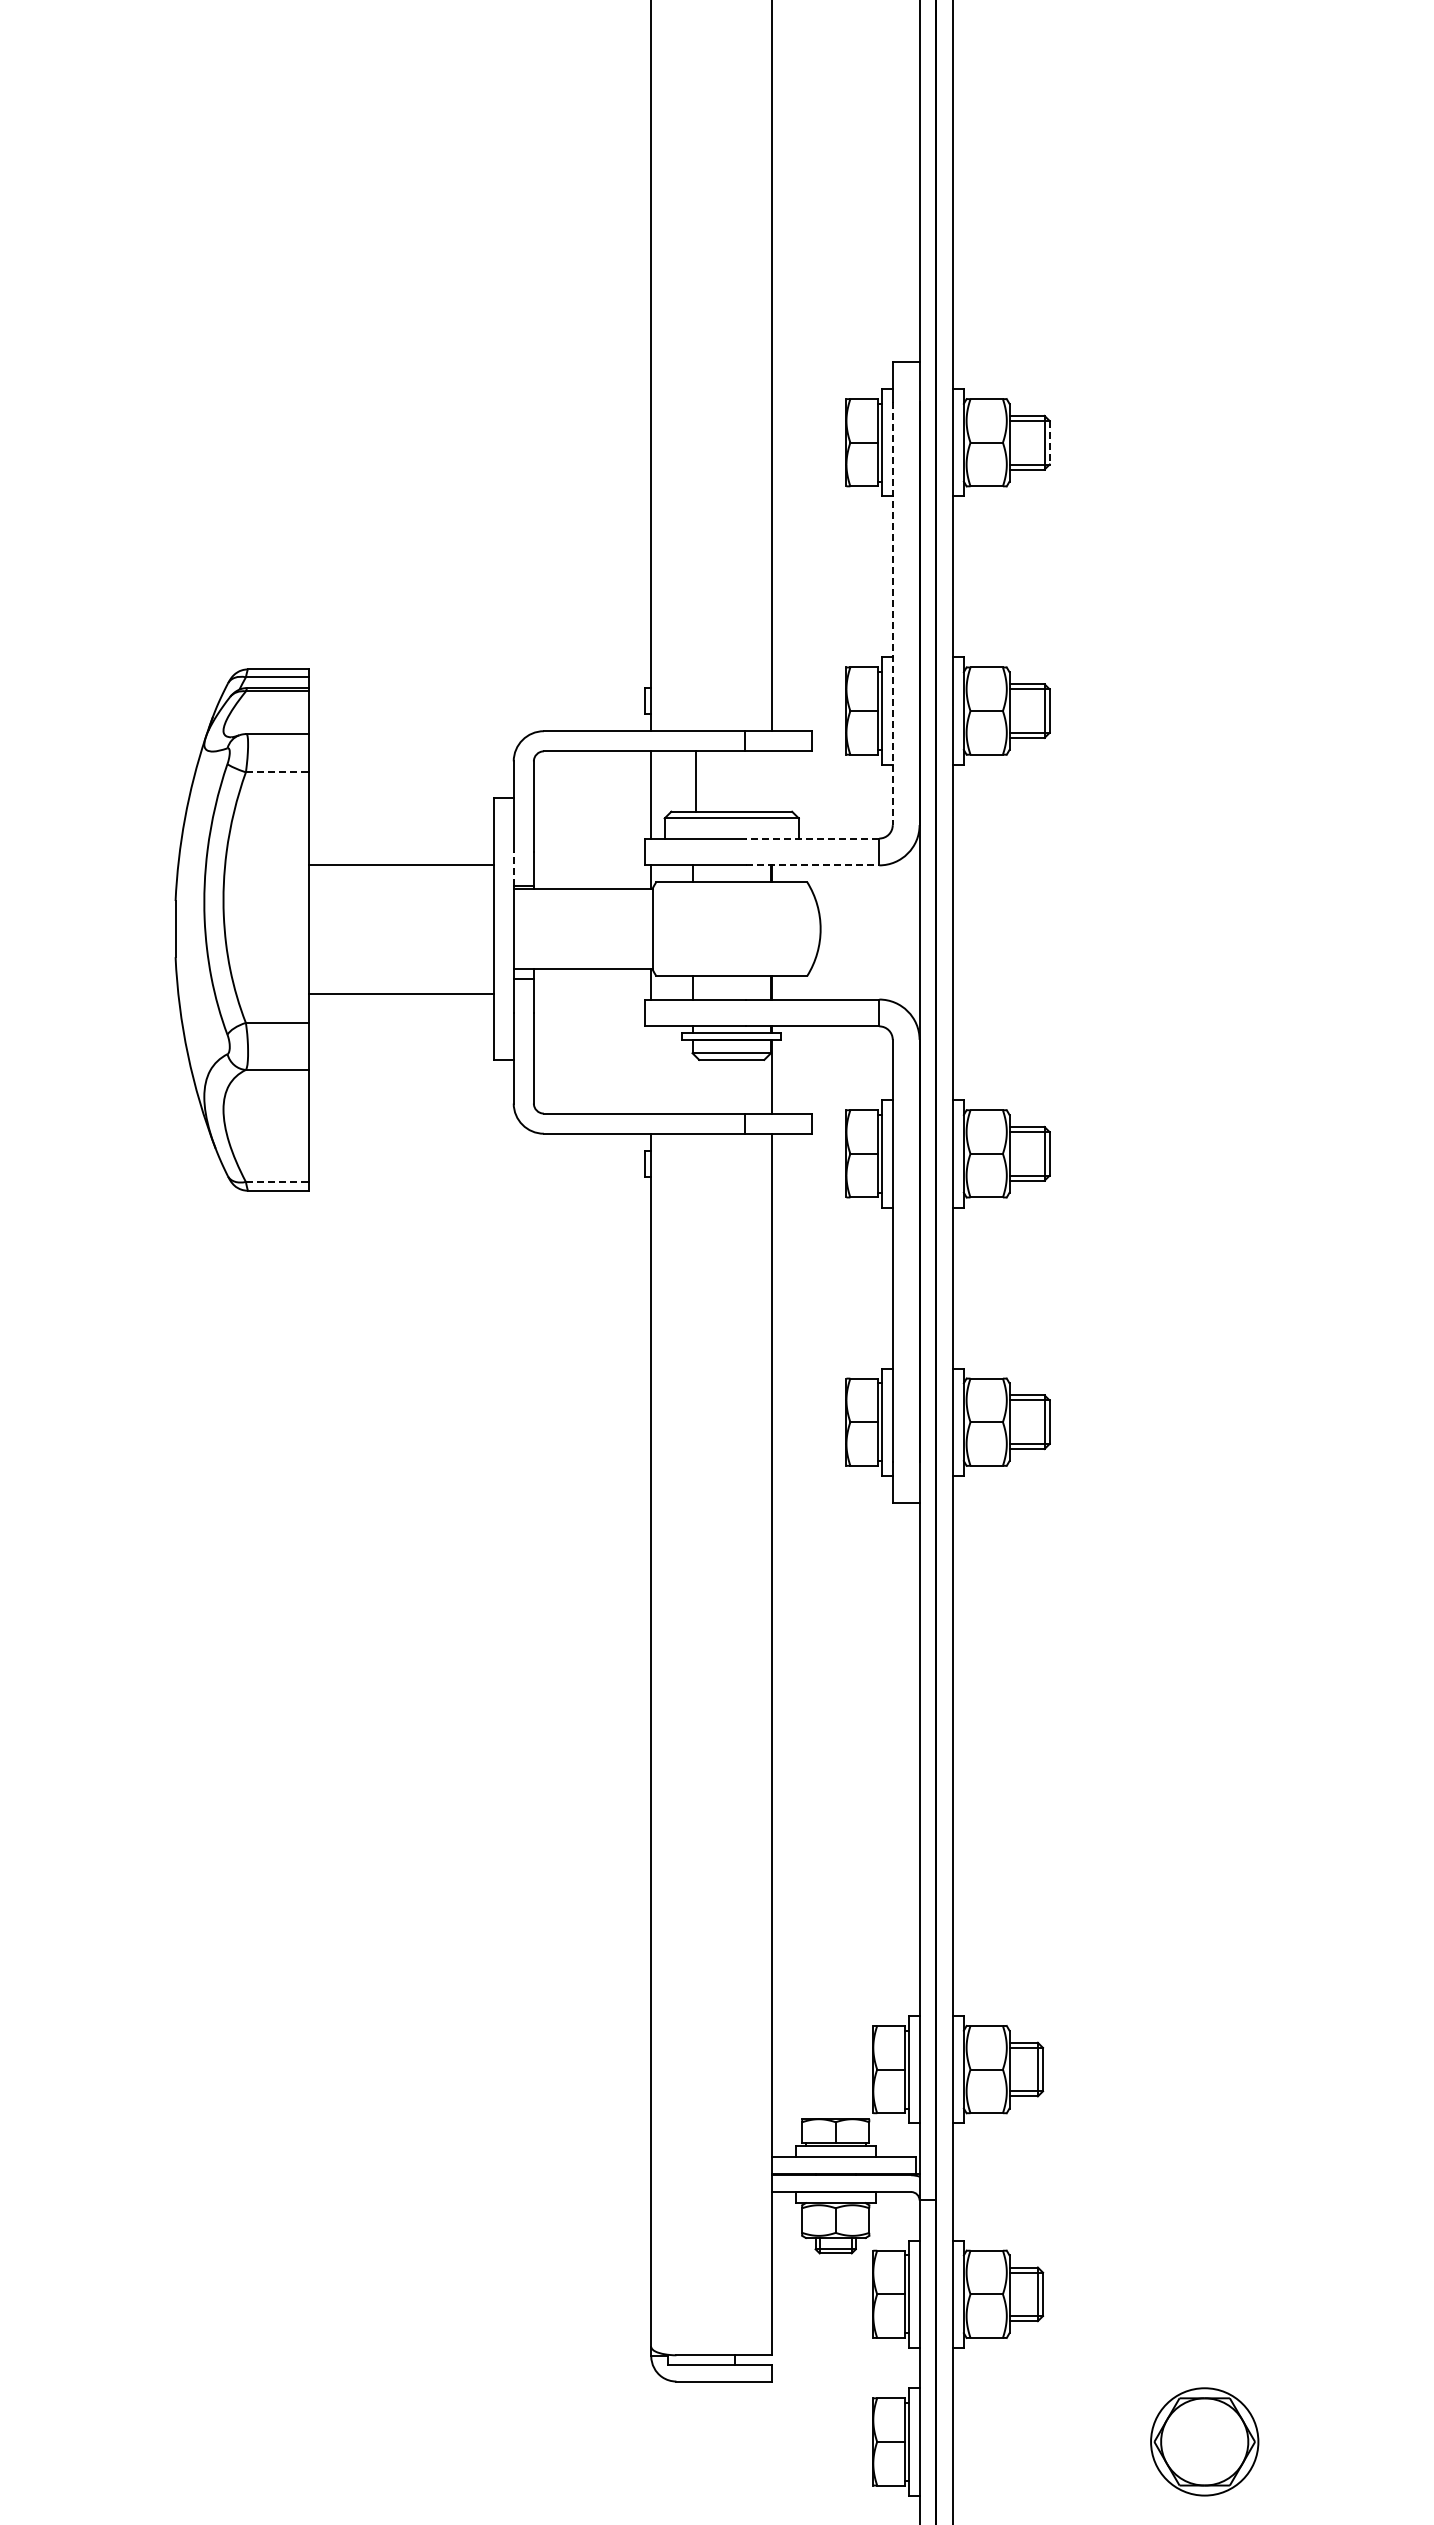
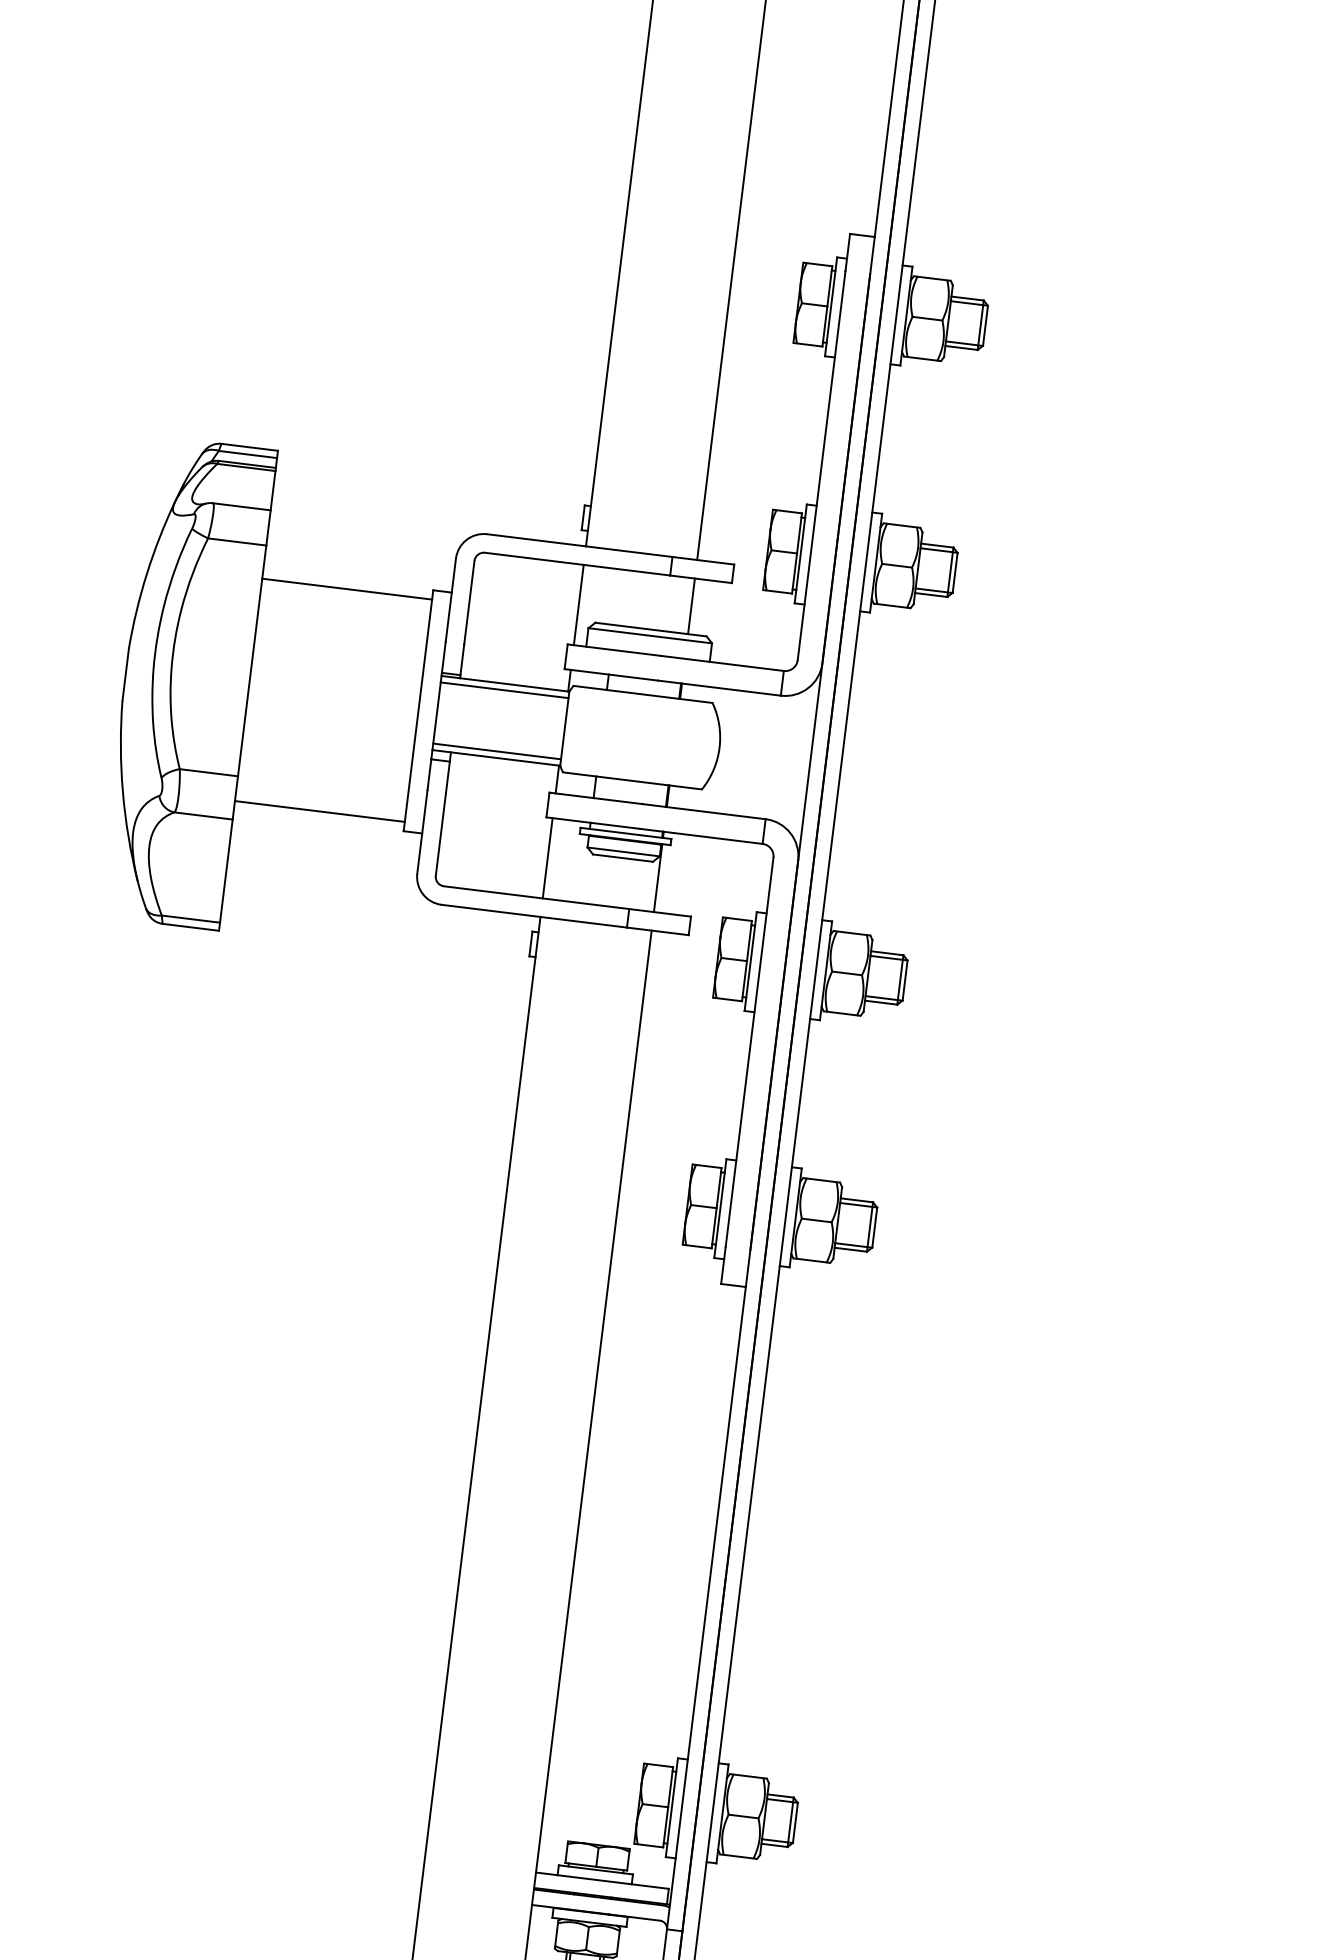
line: (1049, 442) -> (985, 325), dashed -> solid
line: (892, 614) -> (821, 466), dashed -> solid
line: (277, 772) -> (237, 542), dashed -> solid
line: (696, 781) -> (691, 606), moved
line: (812, 838) -> (722, 663), dashed -> solid
line: (401, 865) -> (347, 589), moved
line: (812, 865) -> (719, 688), dashed -> solid
line: (513, 868) -> (443, 657), dashed -> solid
line: (582, 895) -> (504, 689), added
line: (582, 962) -> (496, 751), added
line: (401, 993) -> (320, 811), moved
line: (651, 1069) -> (547, 857), added
line: (277, 1181) -> (190, 918), dashed -> solid

